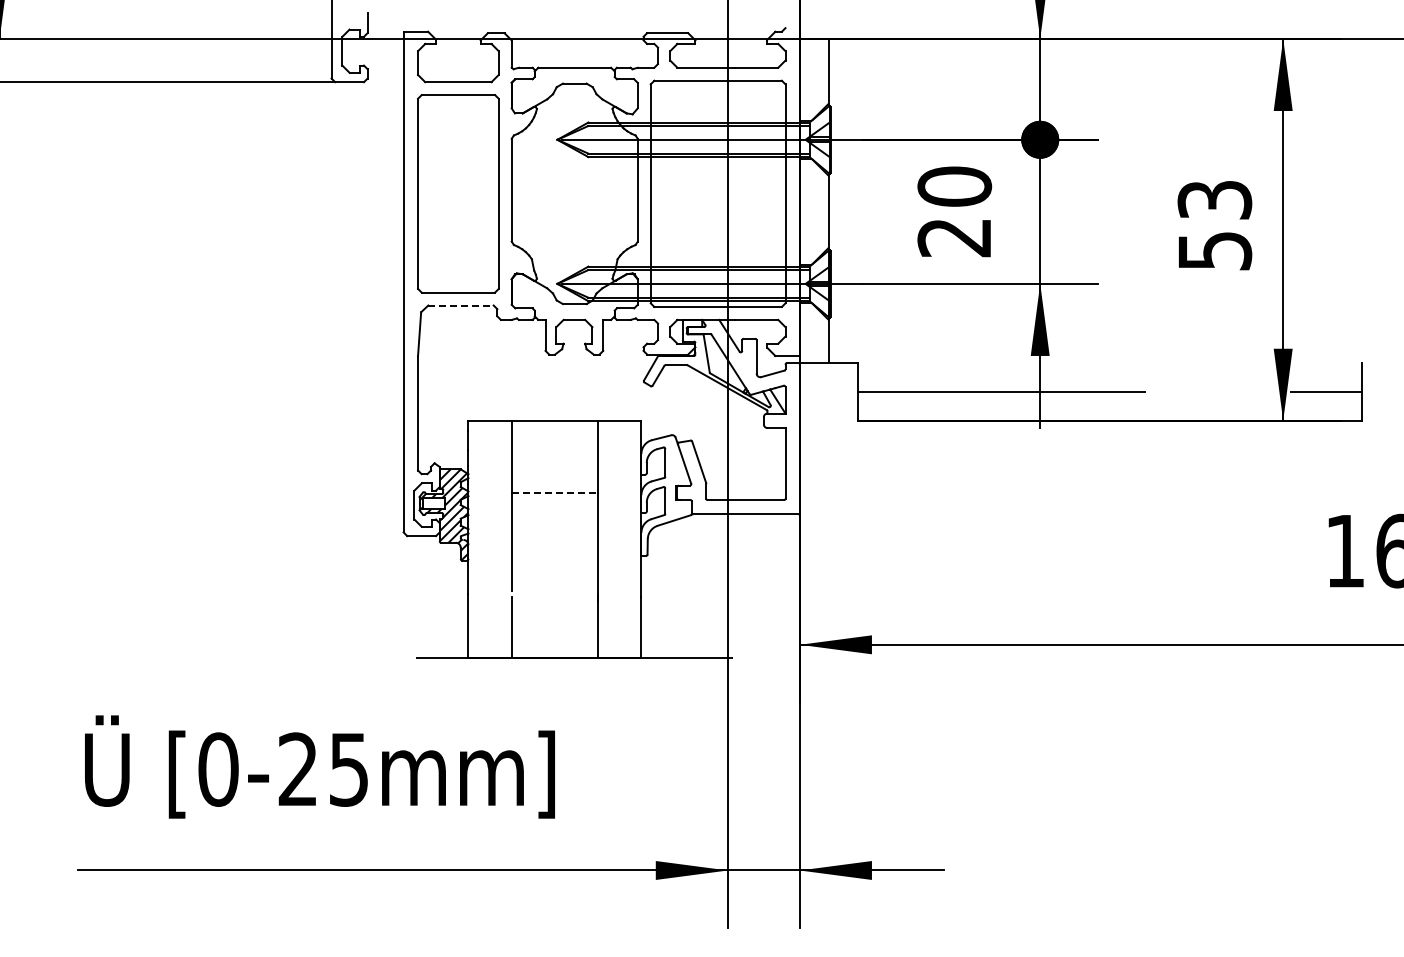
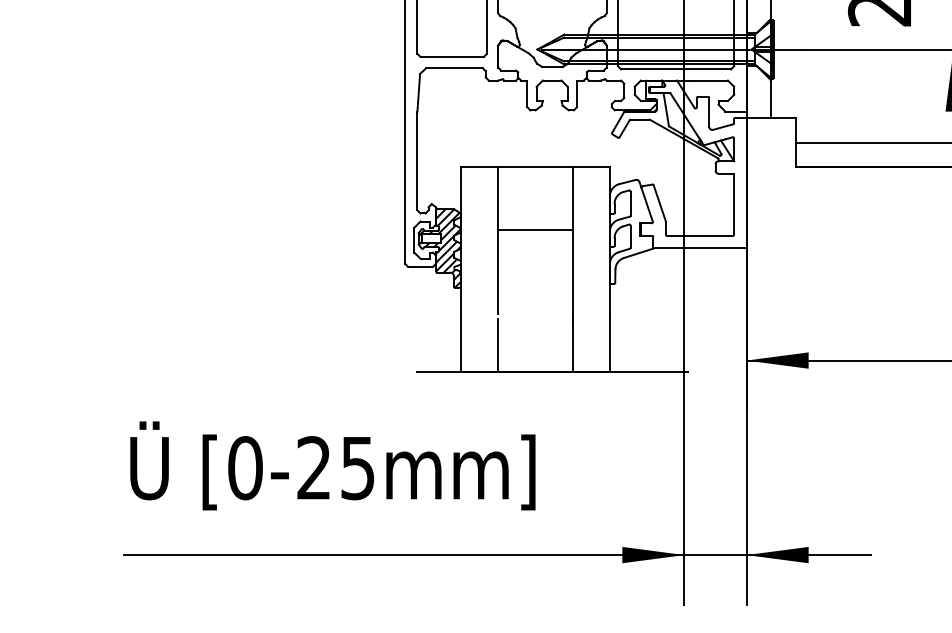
line: (461, 305) -> (454, 68), dashed -> solid
line: (555, 492) -> (535, 229), dashed -> solid

